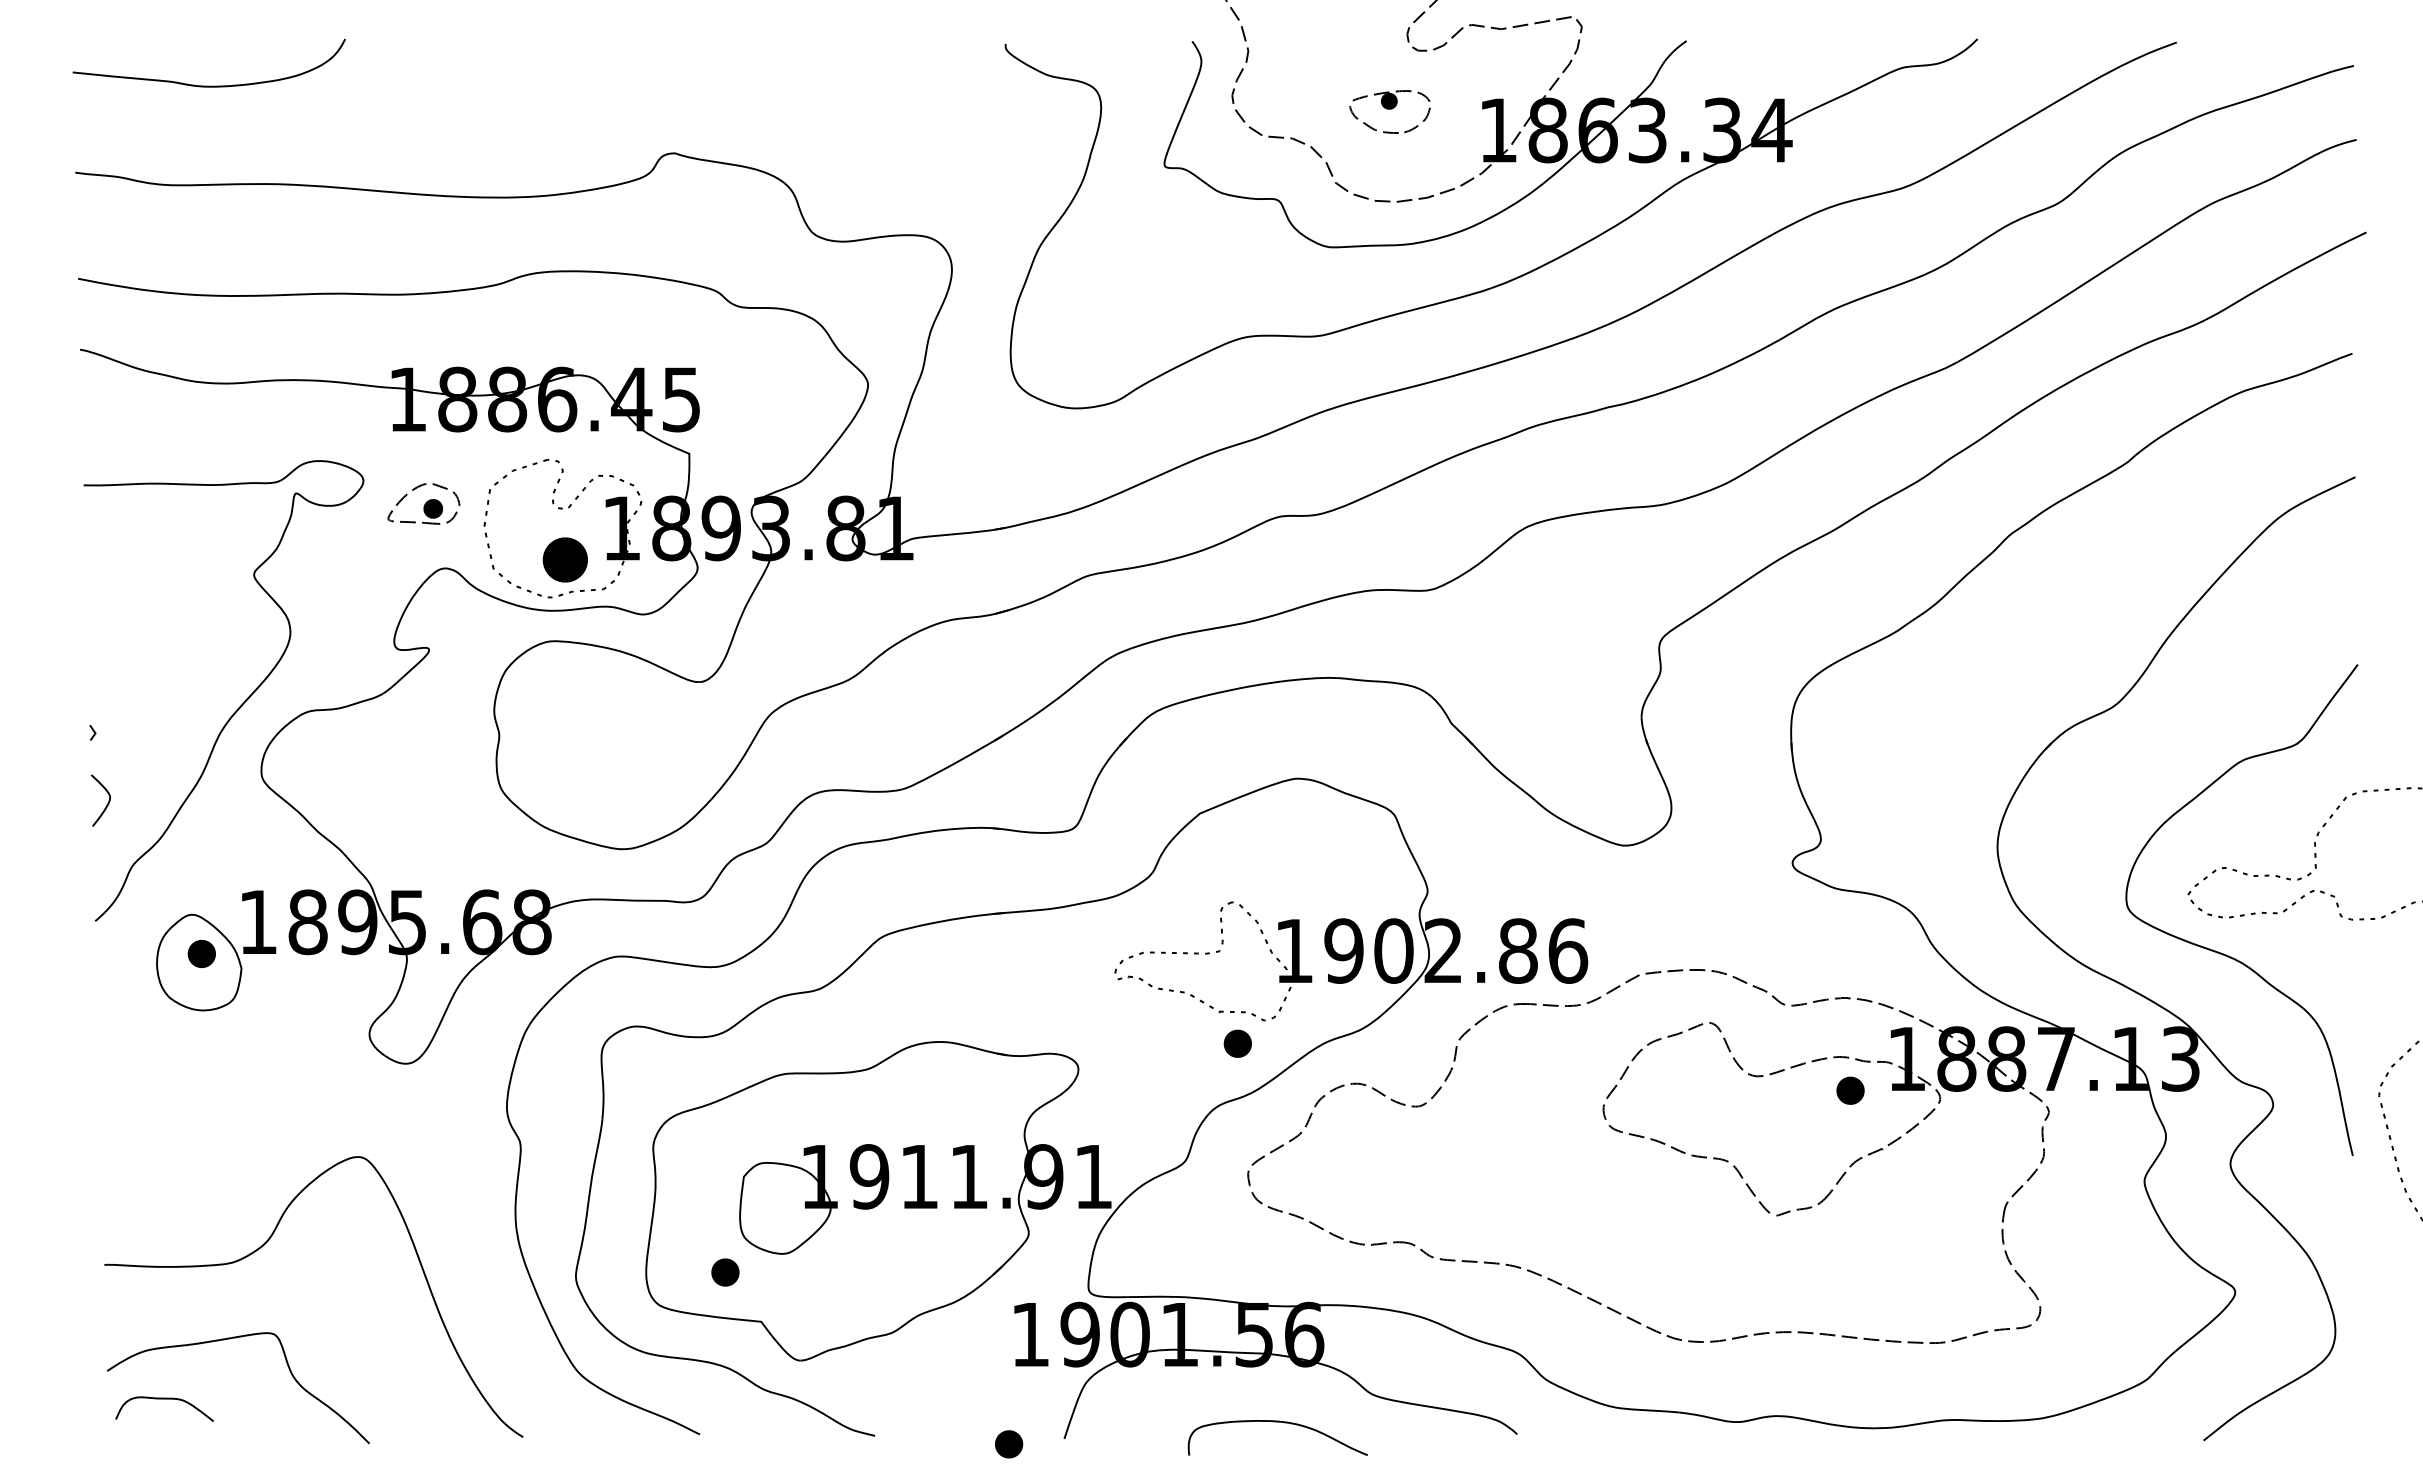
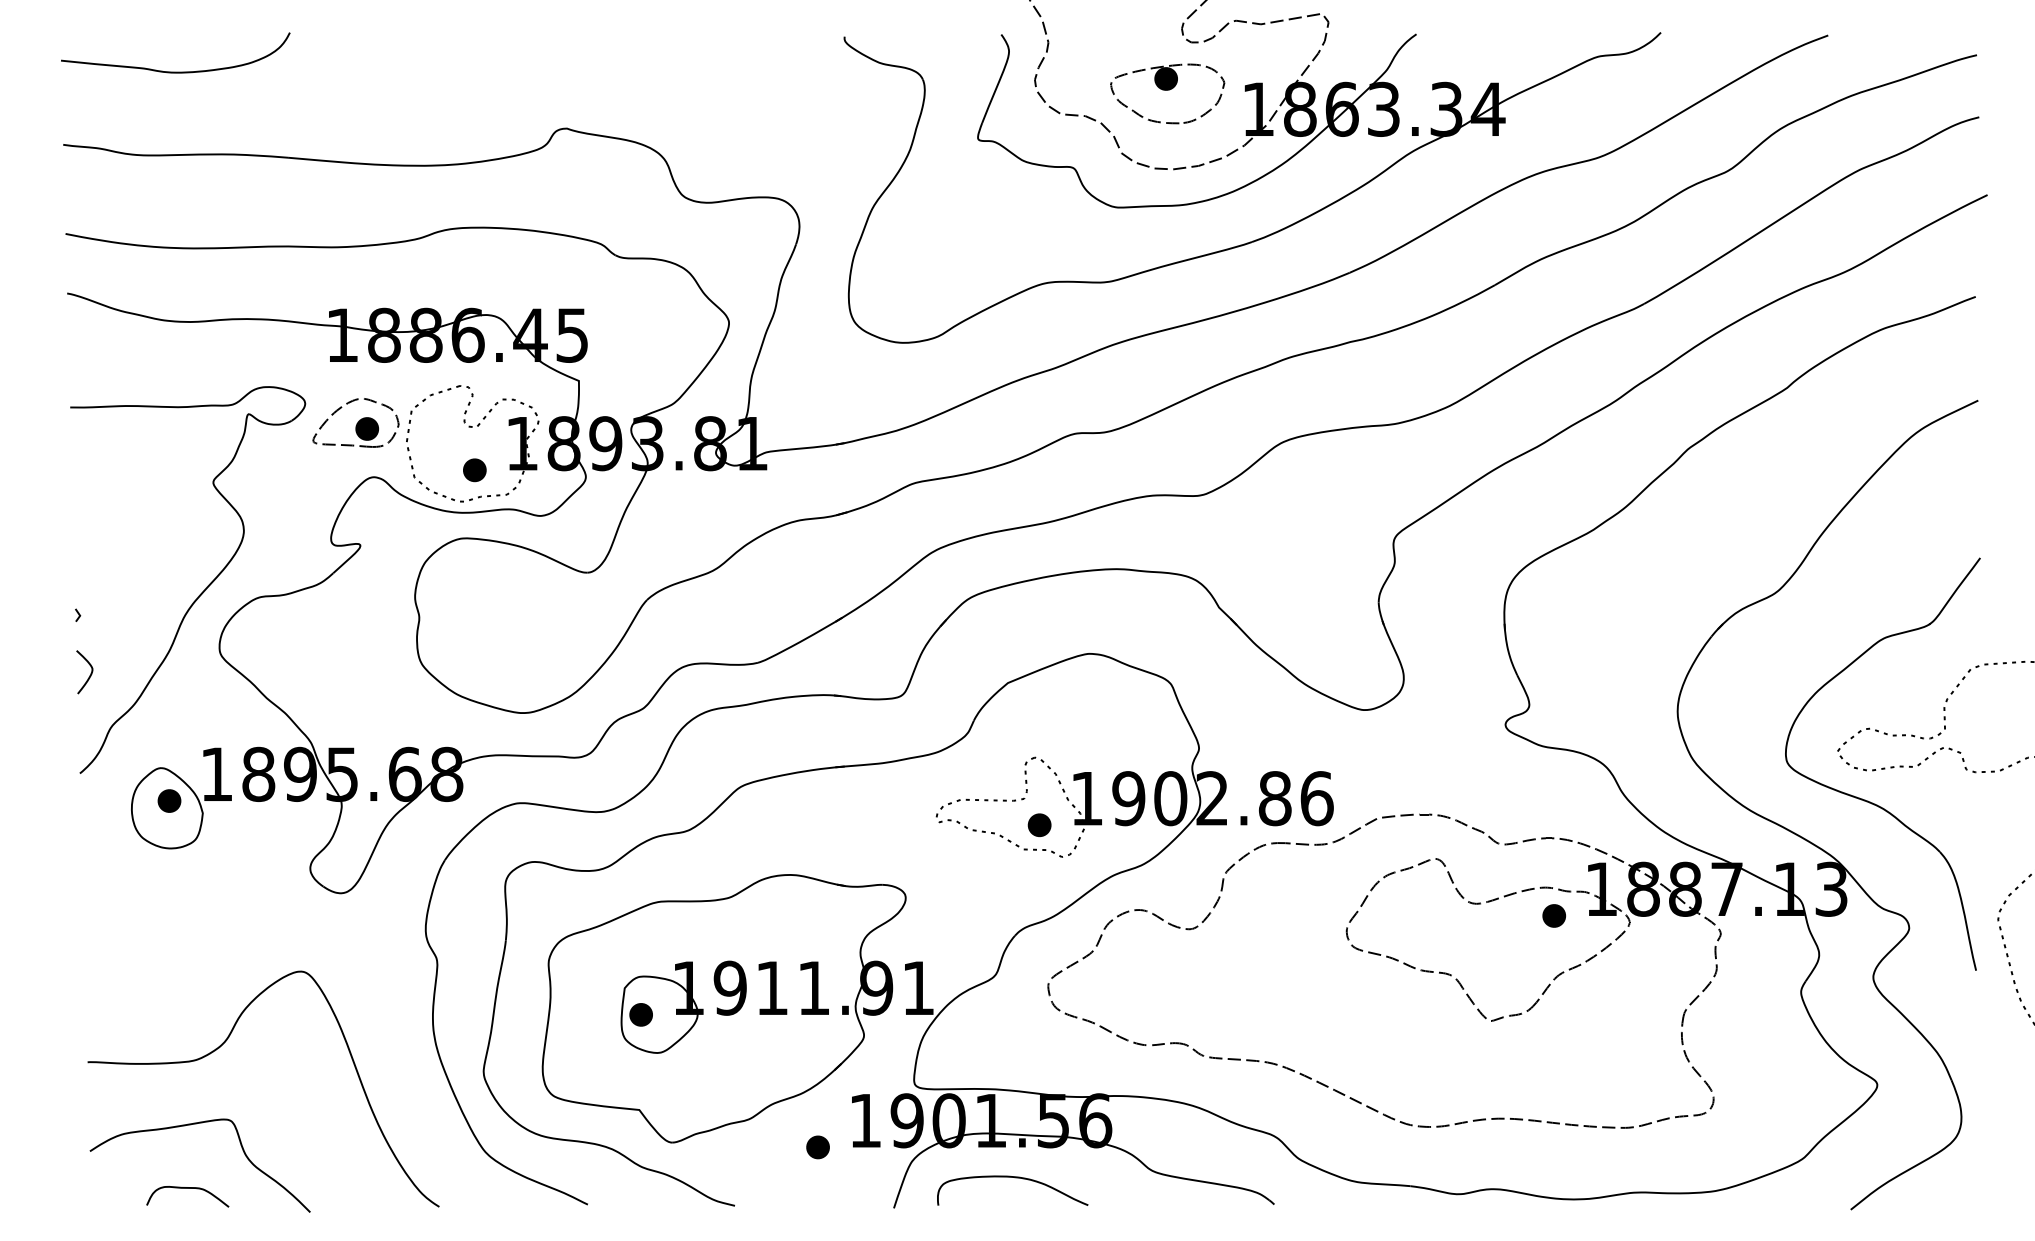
part: (1390, 111) -> (1167, 93), size x1.67
part: (423, 503) -> (355, 422), size x1.43
part: (565, 560) -> (474, 470), size x0.62
part: (1237, 1043) -> (1039, 825), moved
part: (725, 1272) -> (641, 1014), moved
curve: (164, 1399) -> (187, 1188), moved
curve: (1277, 1422) -> (1012, 1177), moved
part: (1009, 1444) -> (818, 1147), moved

